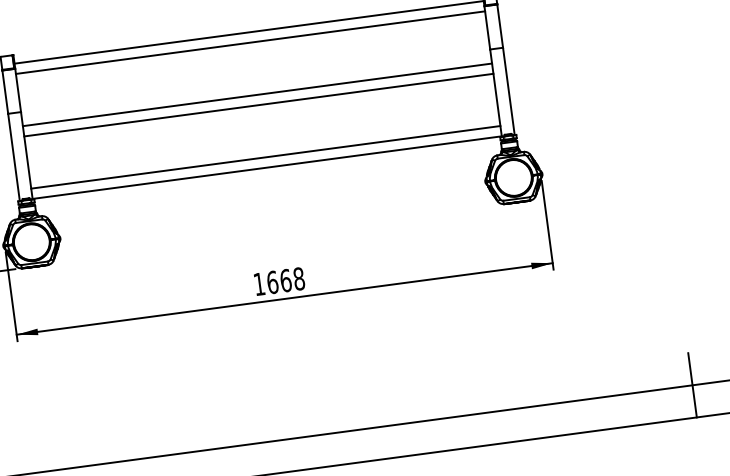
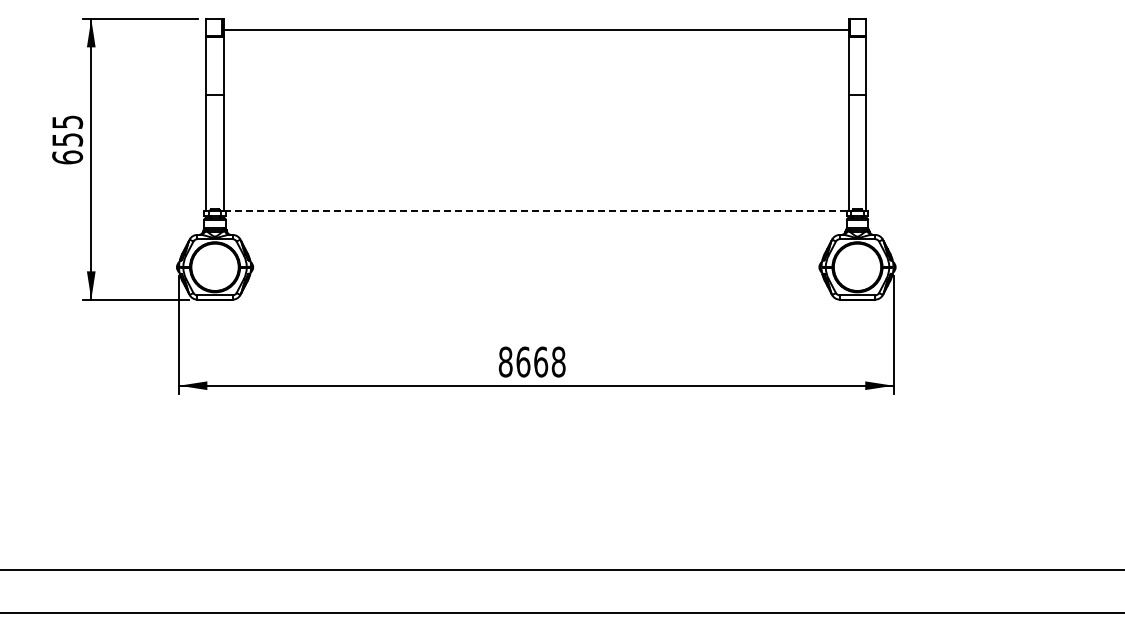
line: (249, 43) -> (535, 44), removed
line: (256, 94) -> (535, 113), removed
line: (258, 105) -> (535, 127), removed
line: (265, 157) -> (535, 196), removed
line: (267, 167) -> (536, 210), solid -> dashed
text: (259, 283) -> (505, 361), 1668 -> 8668
line: (692, 384) -> (1055, 569), removed

